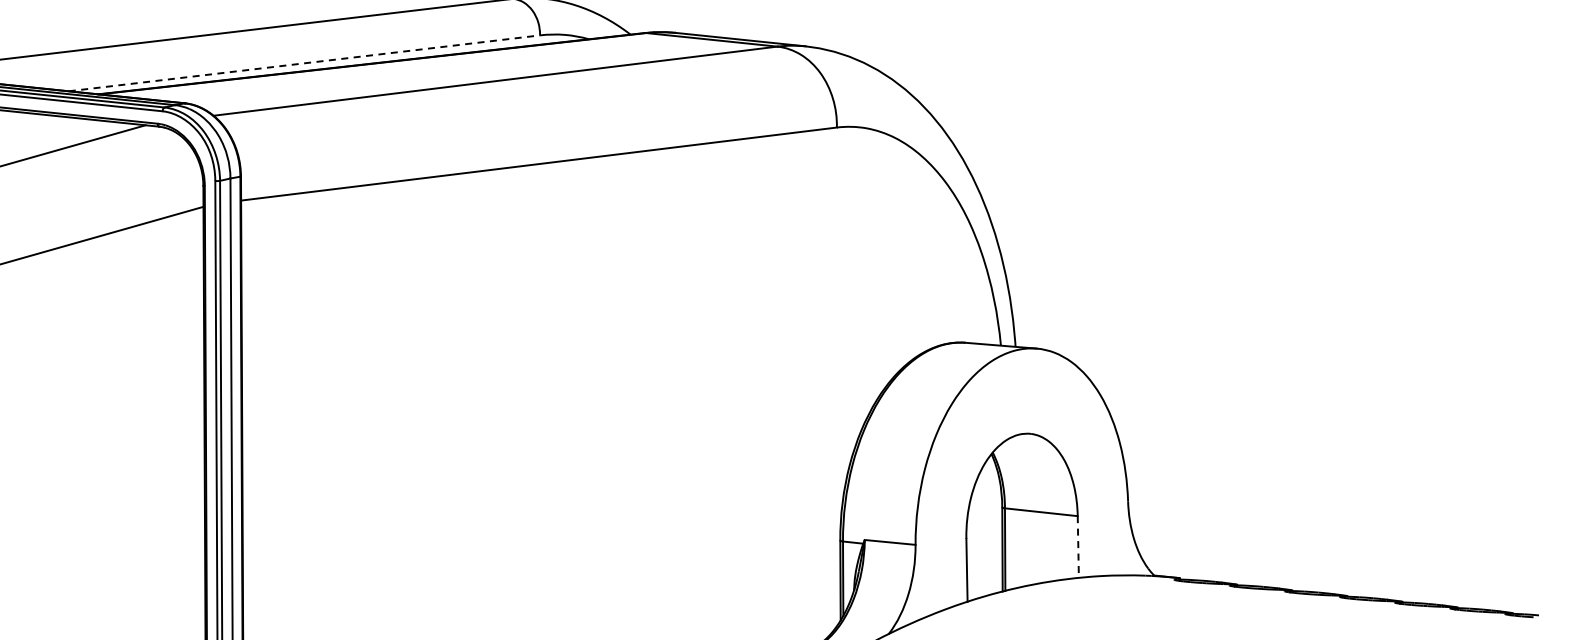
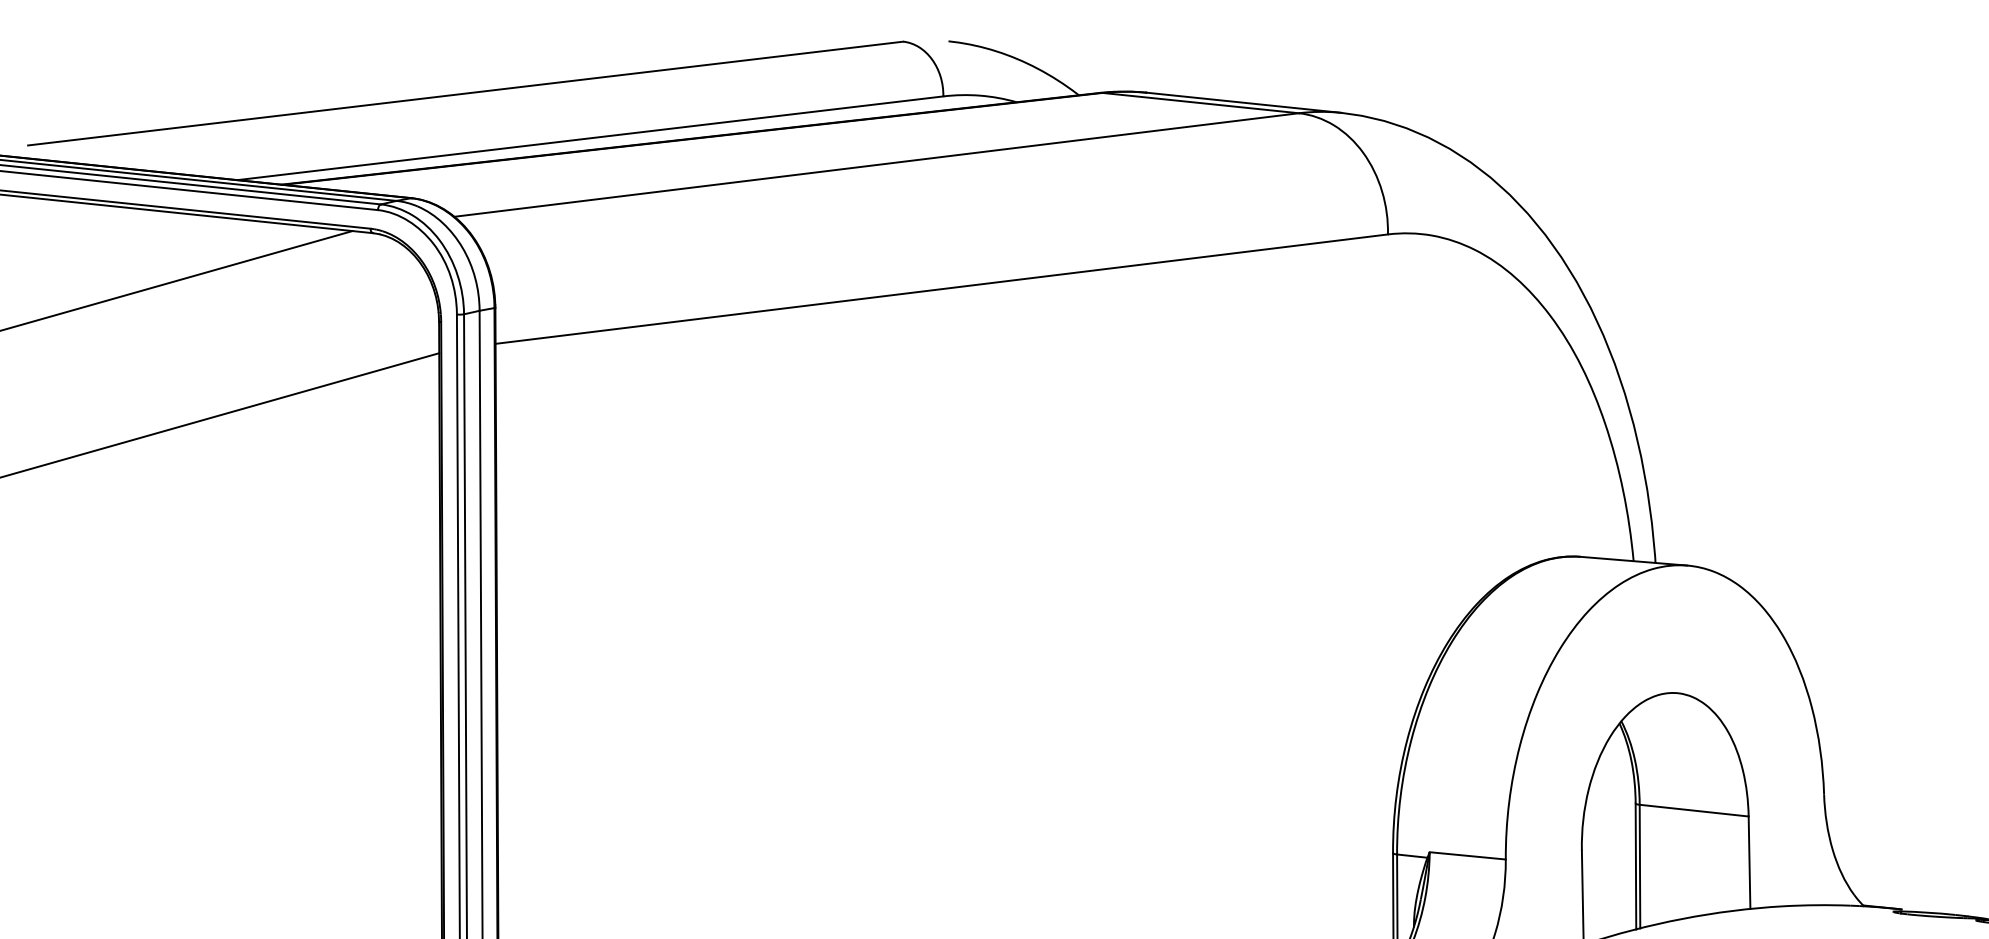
line: (304, 63) -> (590, 138), dashed -> solid
line: (1078, 547) -> (1749, 863), dashed -> solid

